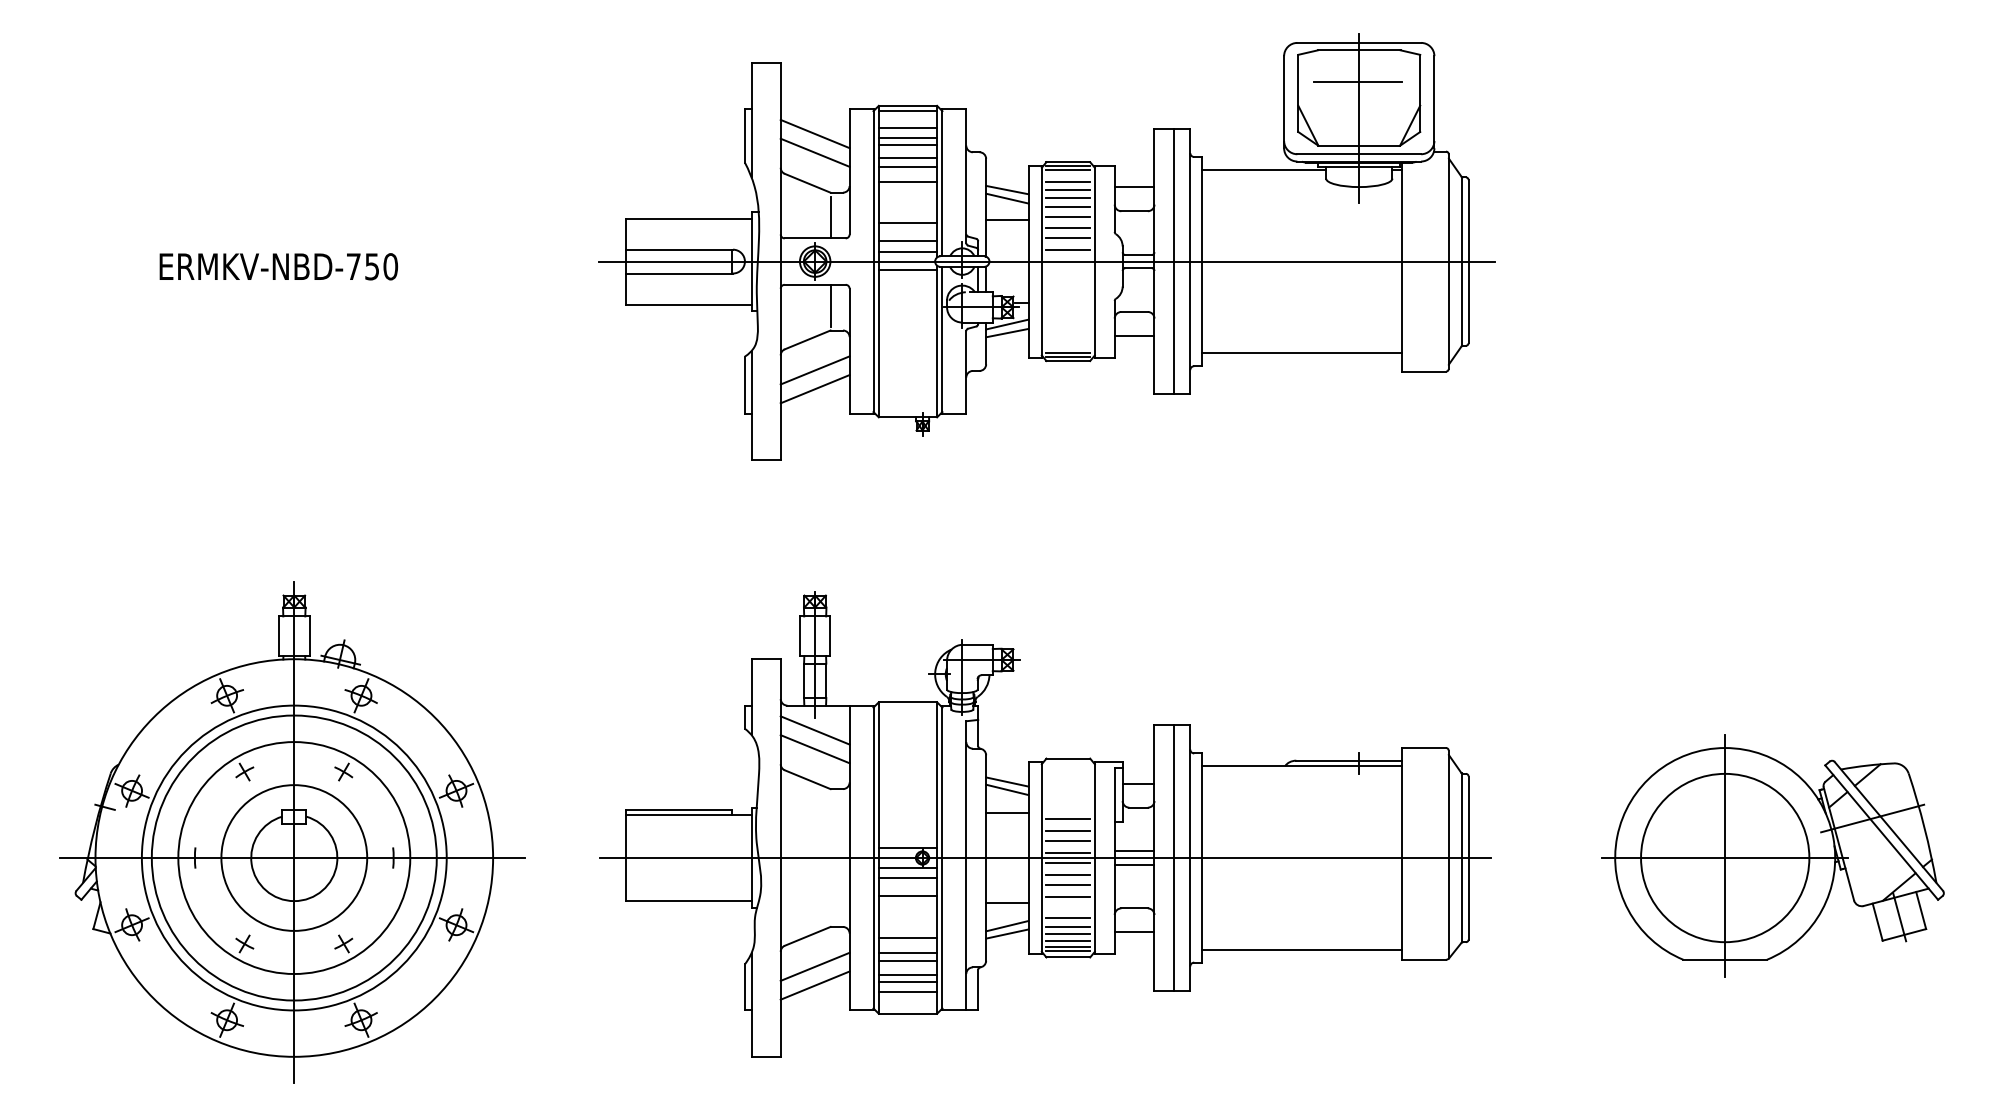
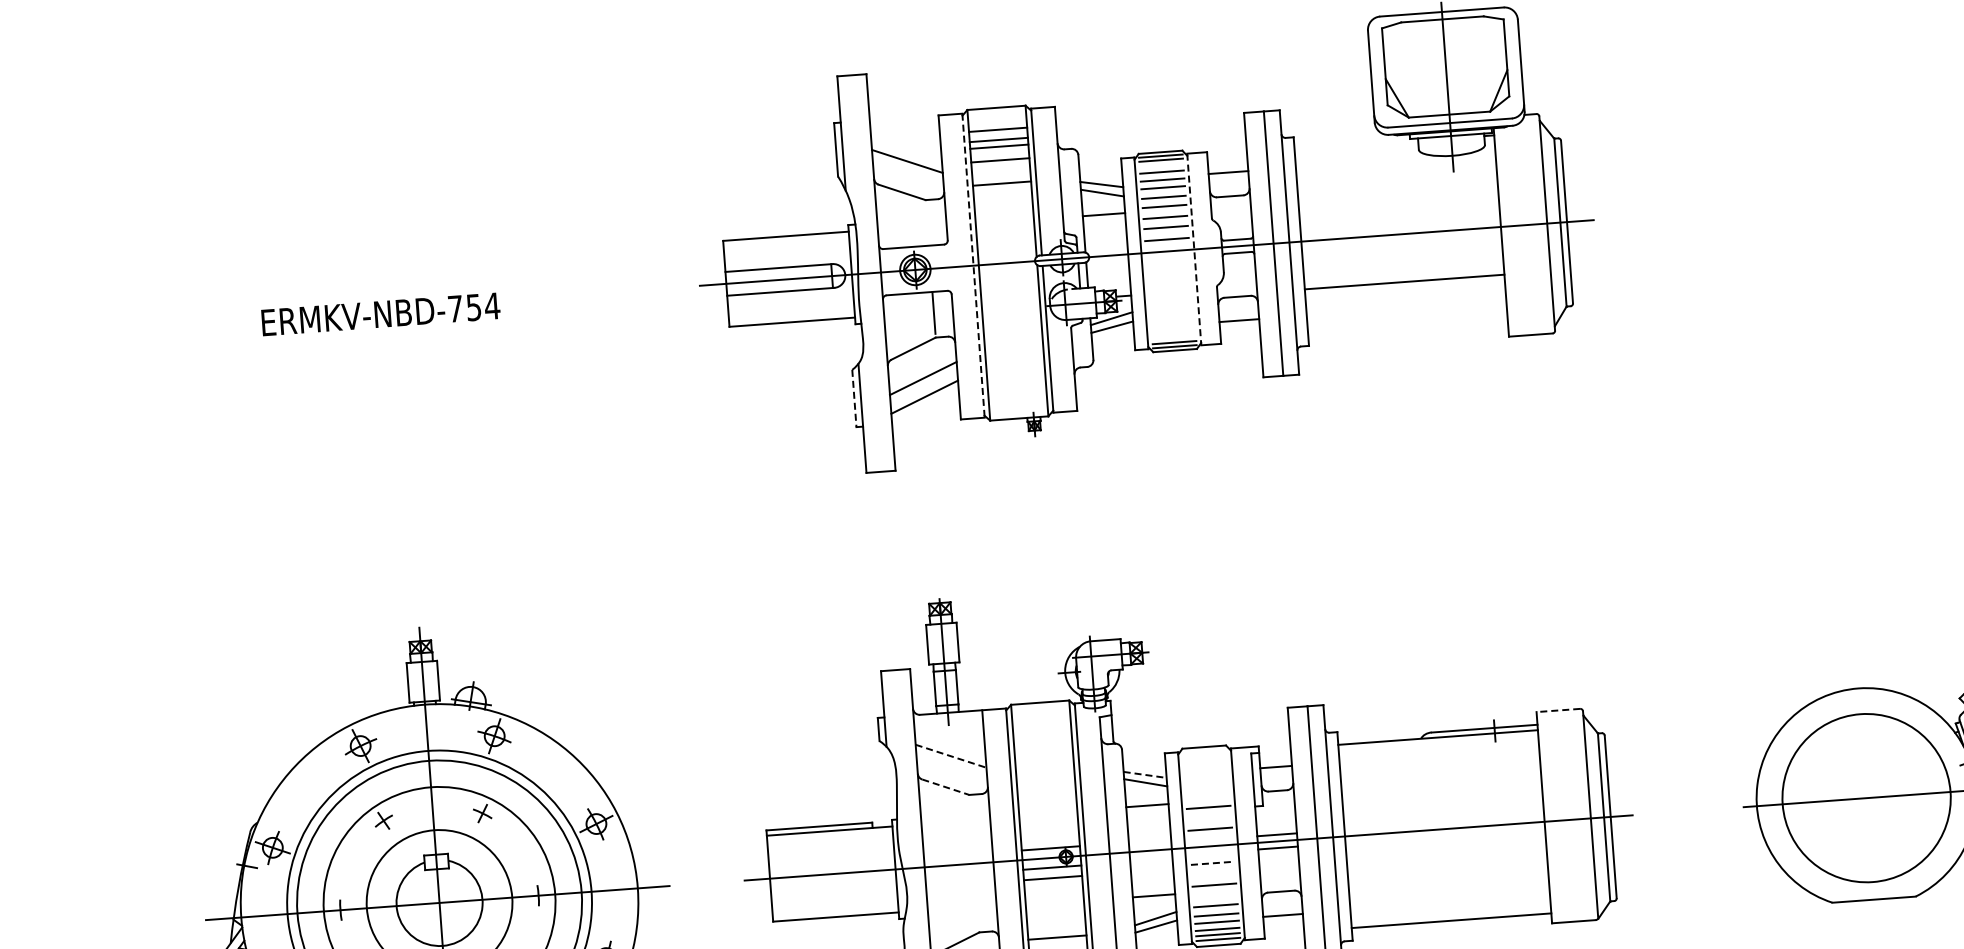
line: (1357, 81) -> (1443, 50), removed
line: (907, 110) -> (996, 112), removed
line: (814, 133) -> (905, 142), removed
line: (907, 166) -> (1000, 168), removed
line: (1264, 169) -> (1356, 145), removed
line: (830, 217) -> (927, 224), removed
line: (907, 223) -> (1004, 225), removed
line: (907, 241) -> (1005, 243), removed
line: (907, 251) -> (1006, 253), removed
line: (873, 262) -> (973, 266), solid -> dashed
line: (1094, 262) -> (1193, 250), solid -> dashed
text: (390, 266) -> (492, 305), ERMKV-NBD-750 -> ERMKV-NBD-754
line: (907, 270) -> (1008, 272), removed
line: (1302, 353) -> (1404, 282), moved
line: (744, 385) -> (853, 398), solid -> dashed
line: (814, 730) -> (949, 737), removed
line: (1424, 748) -> (1558, 710), solid -> dashed
line: (815, 749) -> (951, 756), solid -> dashed
line: (807, 779) -> (945, 787), solid -> dashed
line: (1007, 782) -> (1145, 775), solid -> dashed
line: (1068, 830) -> (1209, 818), removed
line: (1068, 852) -> (1211, 840), removed
line: (1725, 855) -> (1866, 795), removed
line: (1068, 863) -> (1212, 851), removed
line: (1068, 875) -> (1212, 863), solid -> dashed
line: (1068, 885) -> (1213, 873), removed
line: (907, 896) -> (1053, 896), removed

